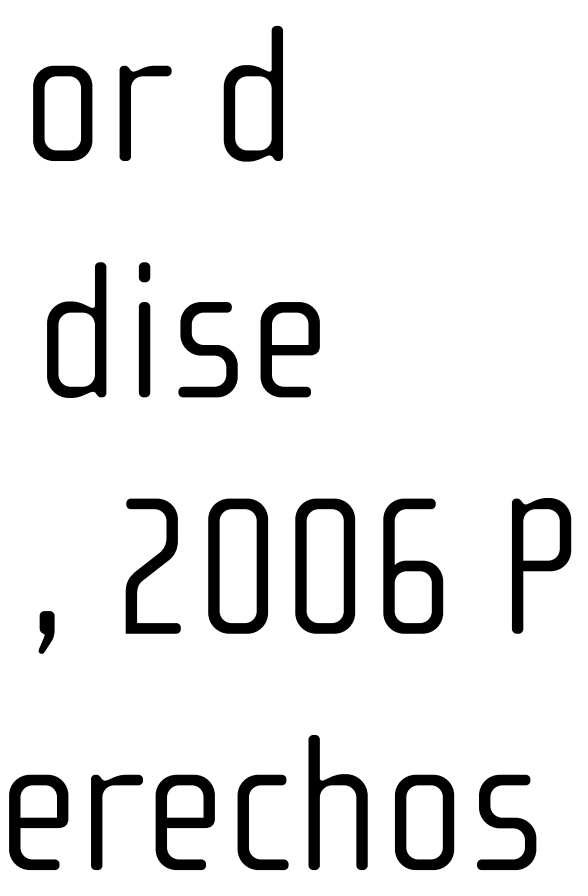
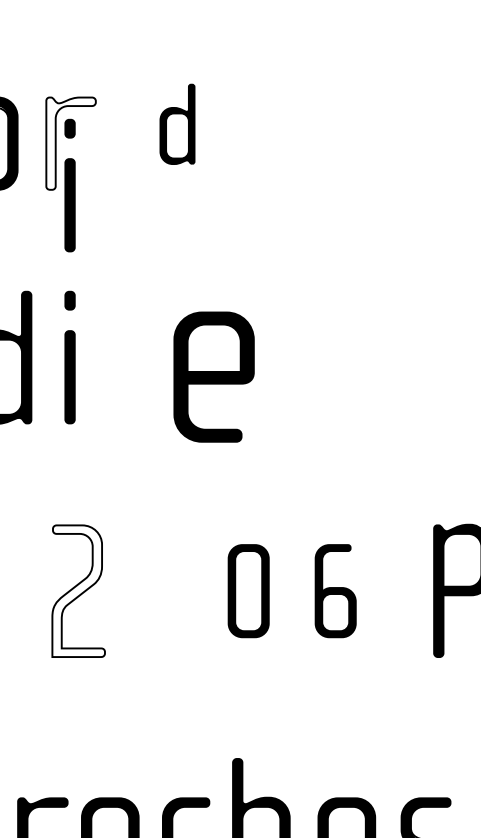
part: (252, 93) -> (176, 124), size x0.6
fill: (145, 113) -> (71, 143), removed
part: (144, 155) -> (70, 185), added
part: (207, 349) -> (132, 377), removed
part: (289, 349) -> (213, 377), size x1.4
fill: (152, 565) -> (77, 590), removed
part: (237, 565) -> (161, 590), removed
part: (325, 565) -> (248, 590), size x0.7
part: (413, 565) -> (335, 590), size x0.7

